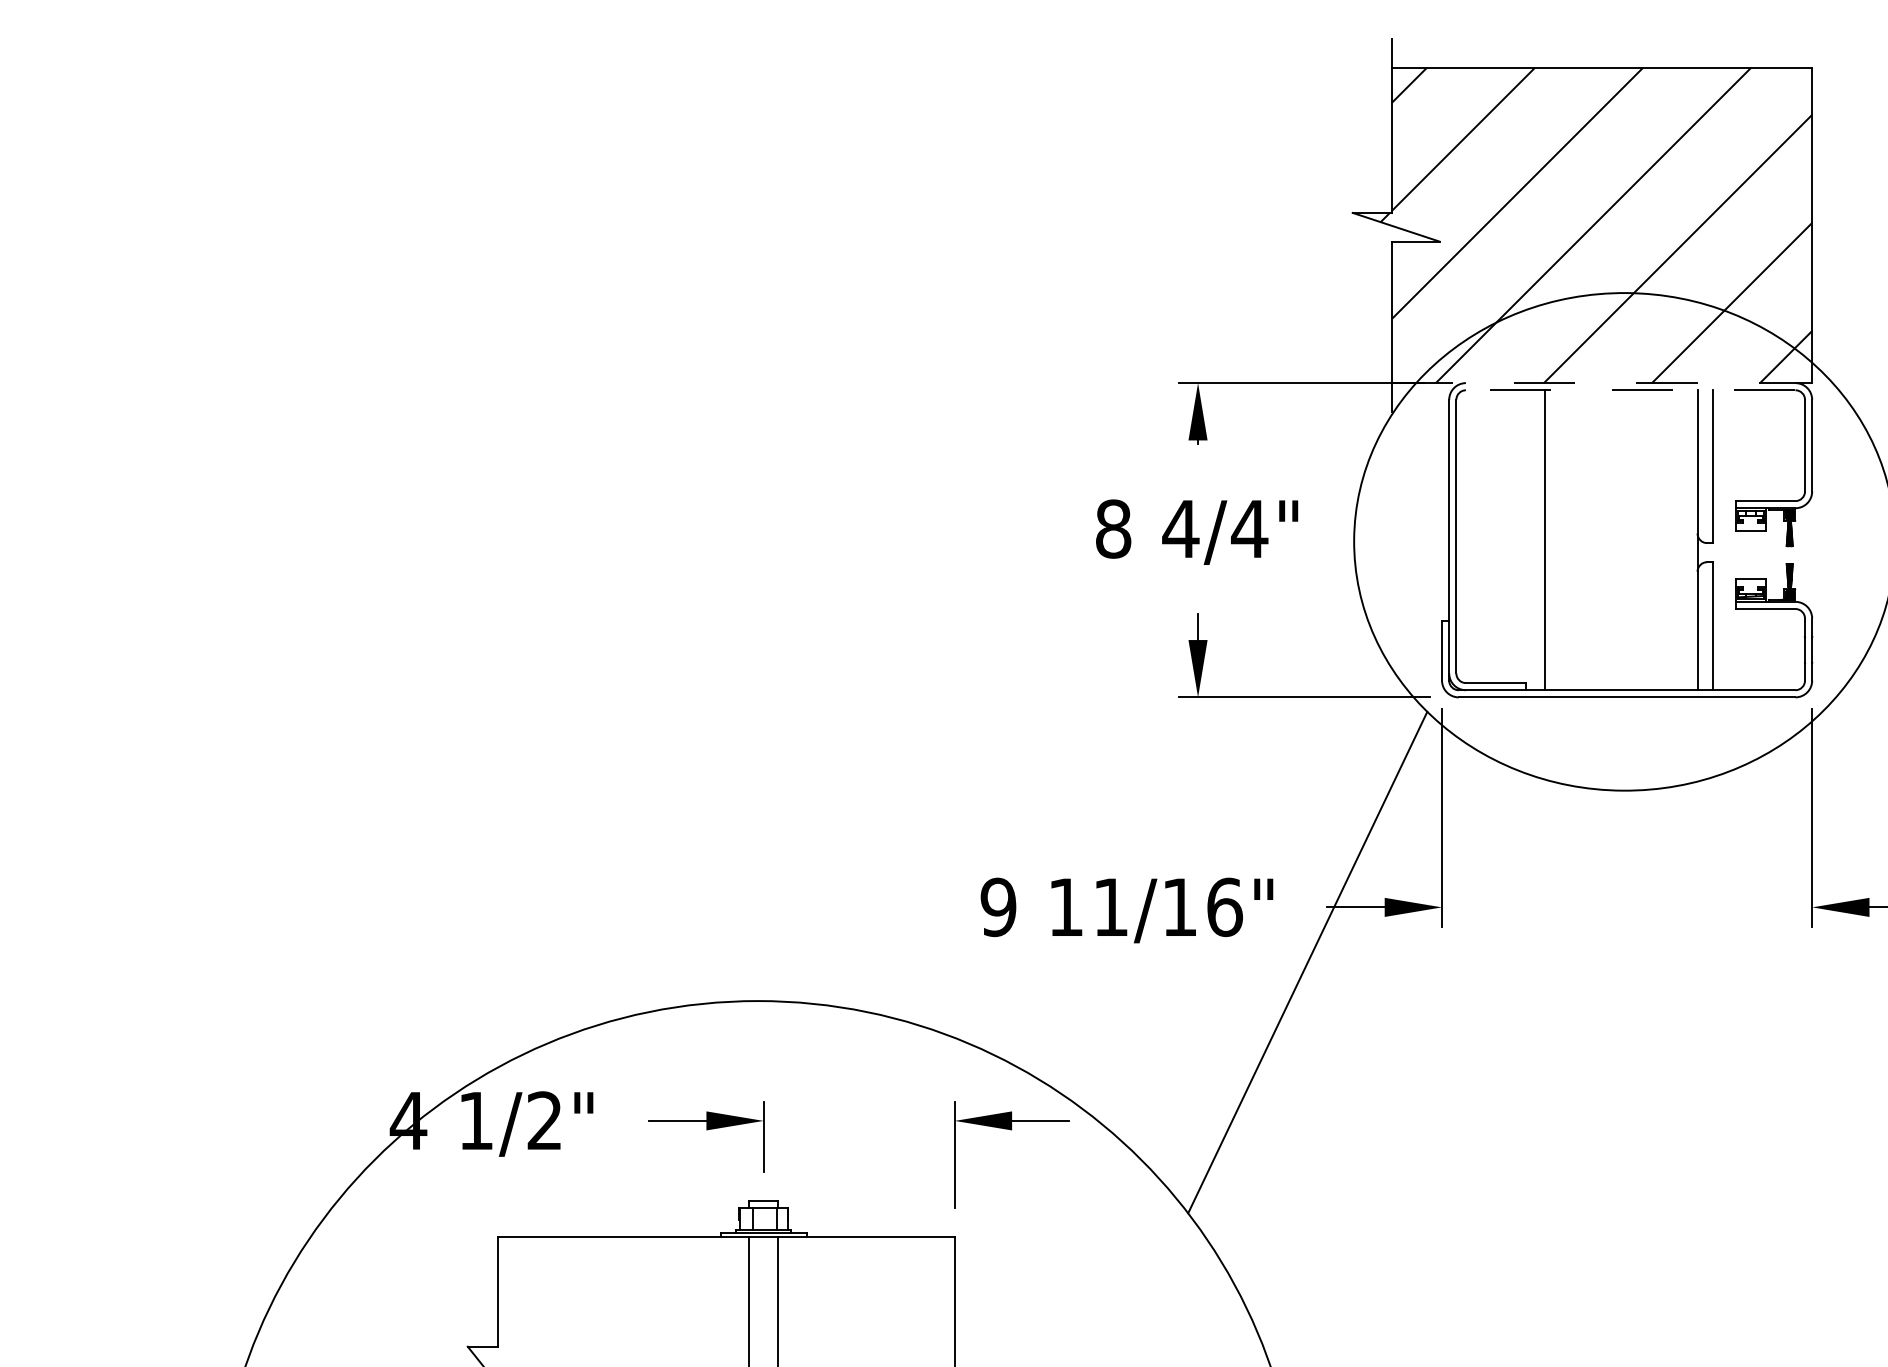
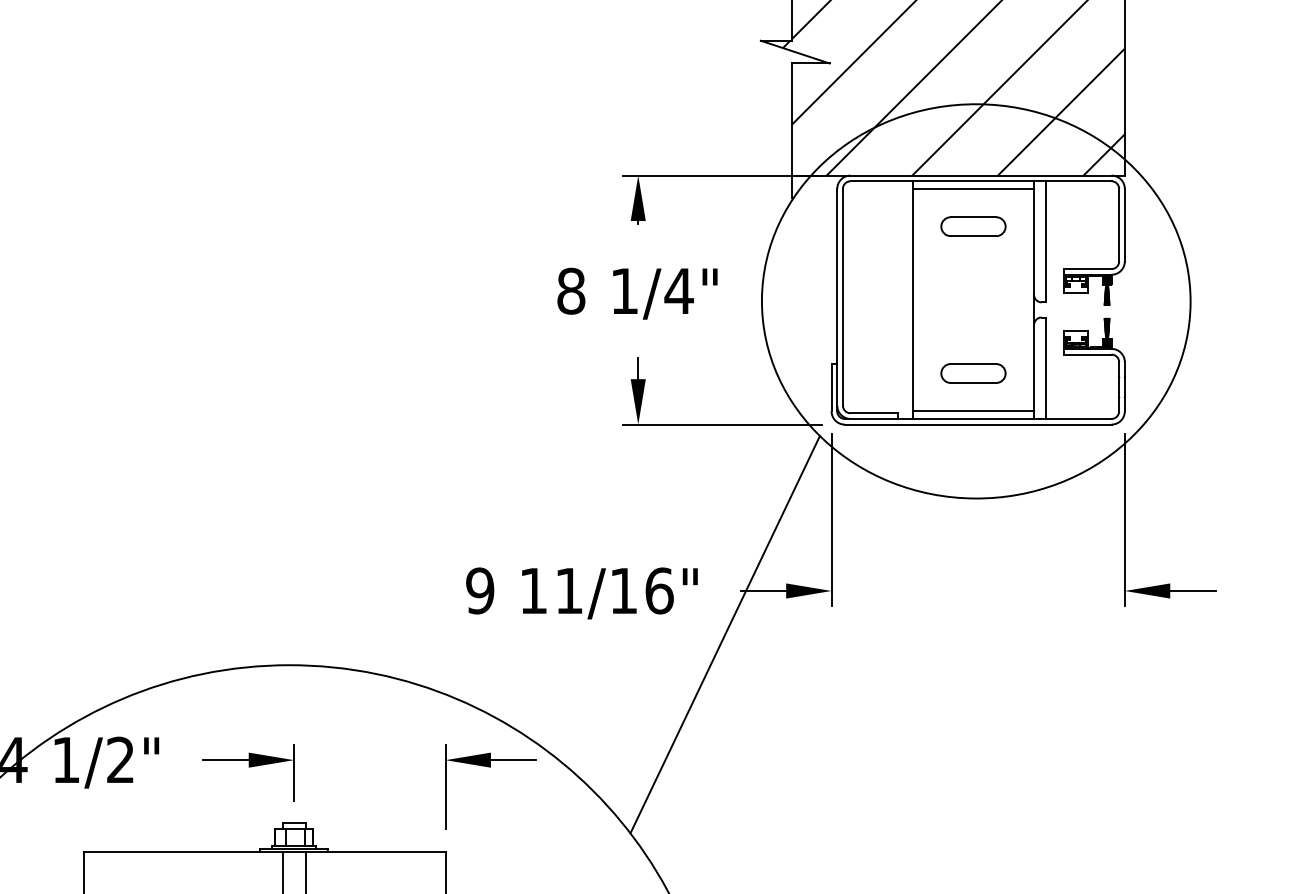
line: (1602, 383) -> (958, 175), dashed -> solid
line: (1630, 390) -> (980, 181), dashed -> solid
line: (1620, 399) -> (972, 188), added
part: (1620, 447) -> (972, 226), added
text: (1180, 528) -> (624, 290), 4/4" -> 1/4"
part: (1620, 632) -> (972, 373), added
line: (1620, 680) -> (972, 411), added

